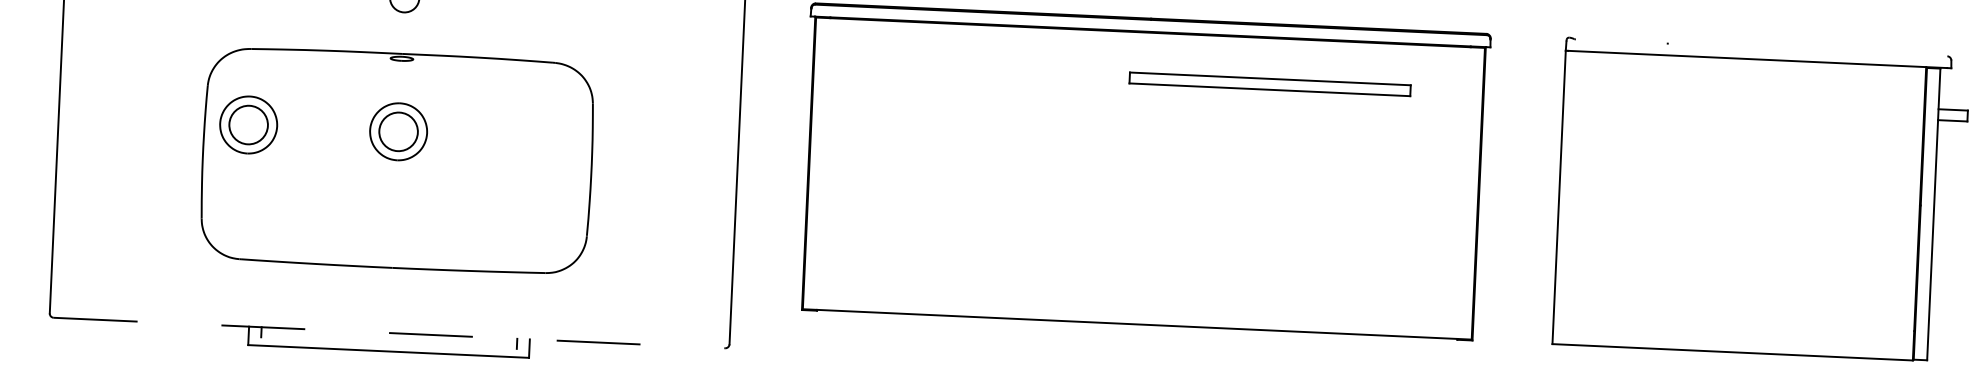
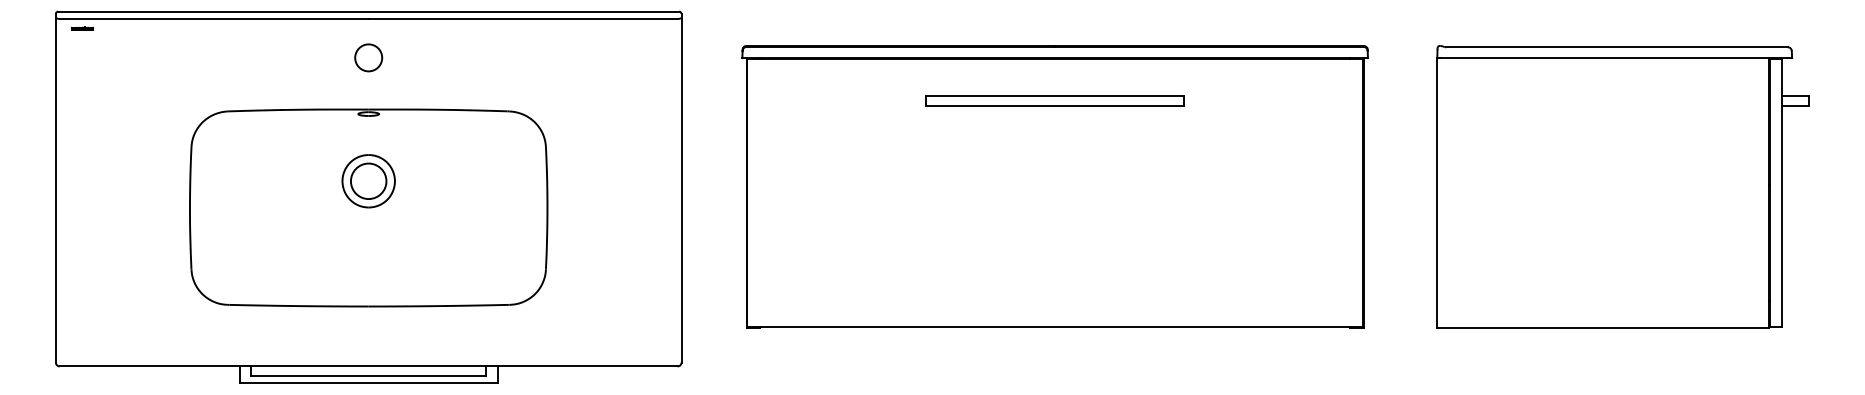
line: (1761, 48) -> (1616, 47), added
part: (1269, 83) -> (1054, 100), moved
part: (248, 125) -> (230, 181), removed
line: (389, 333) -> (368, 366), dashed -> solid
line: (388, 342) -> (368, 375), added

